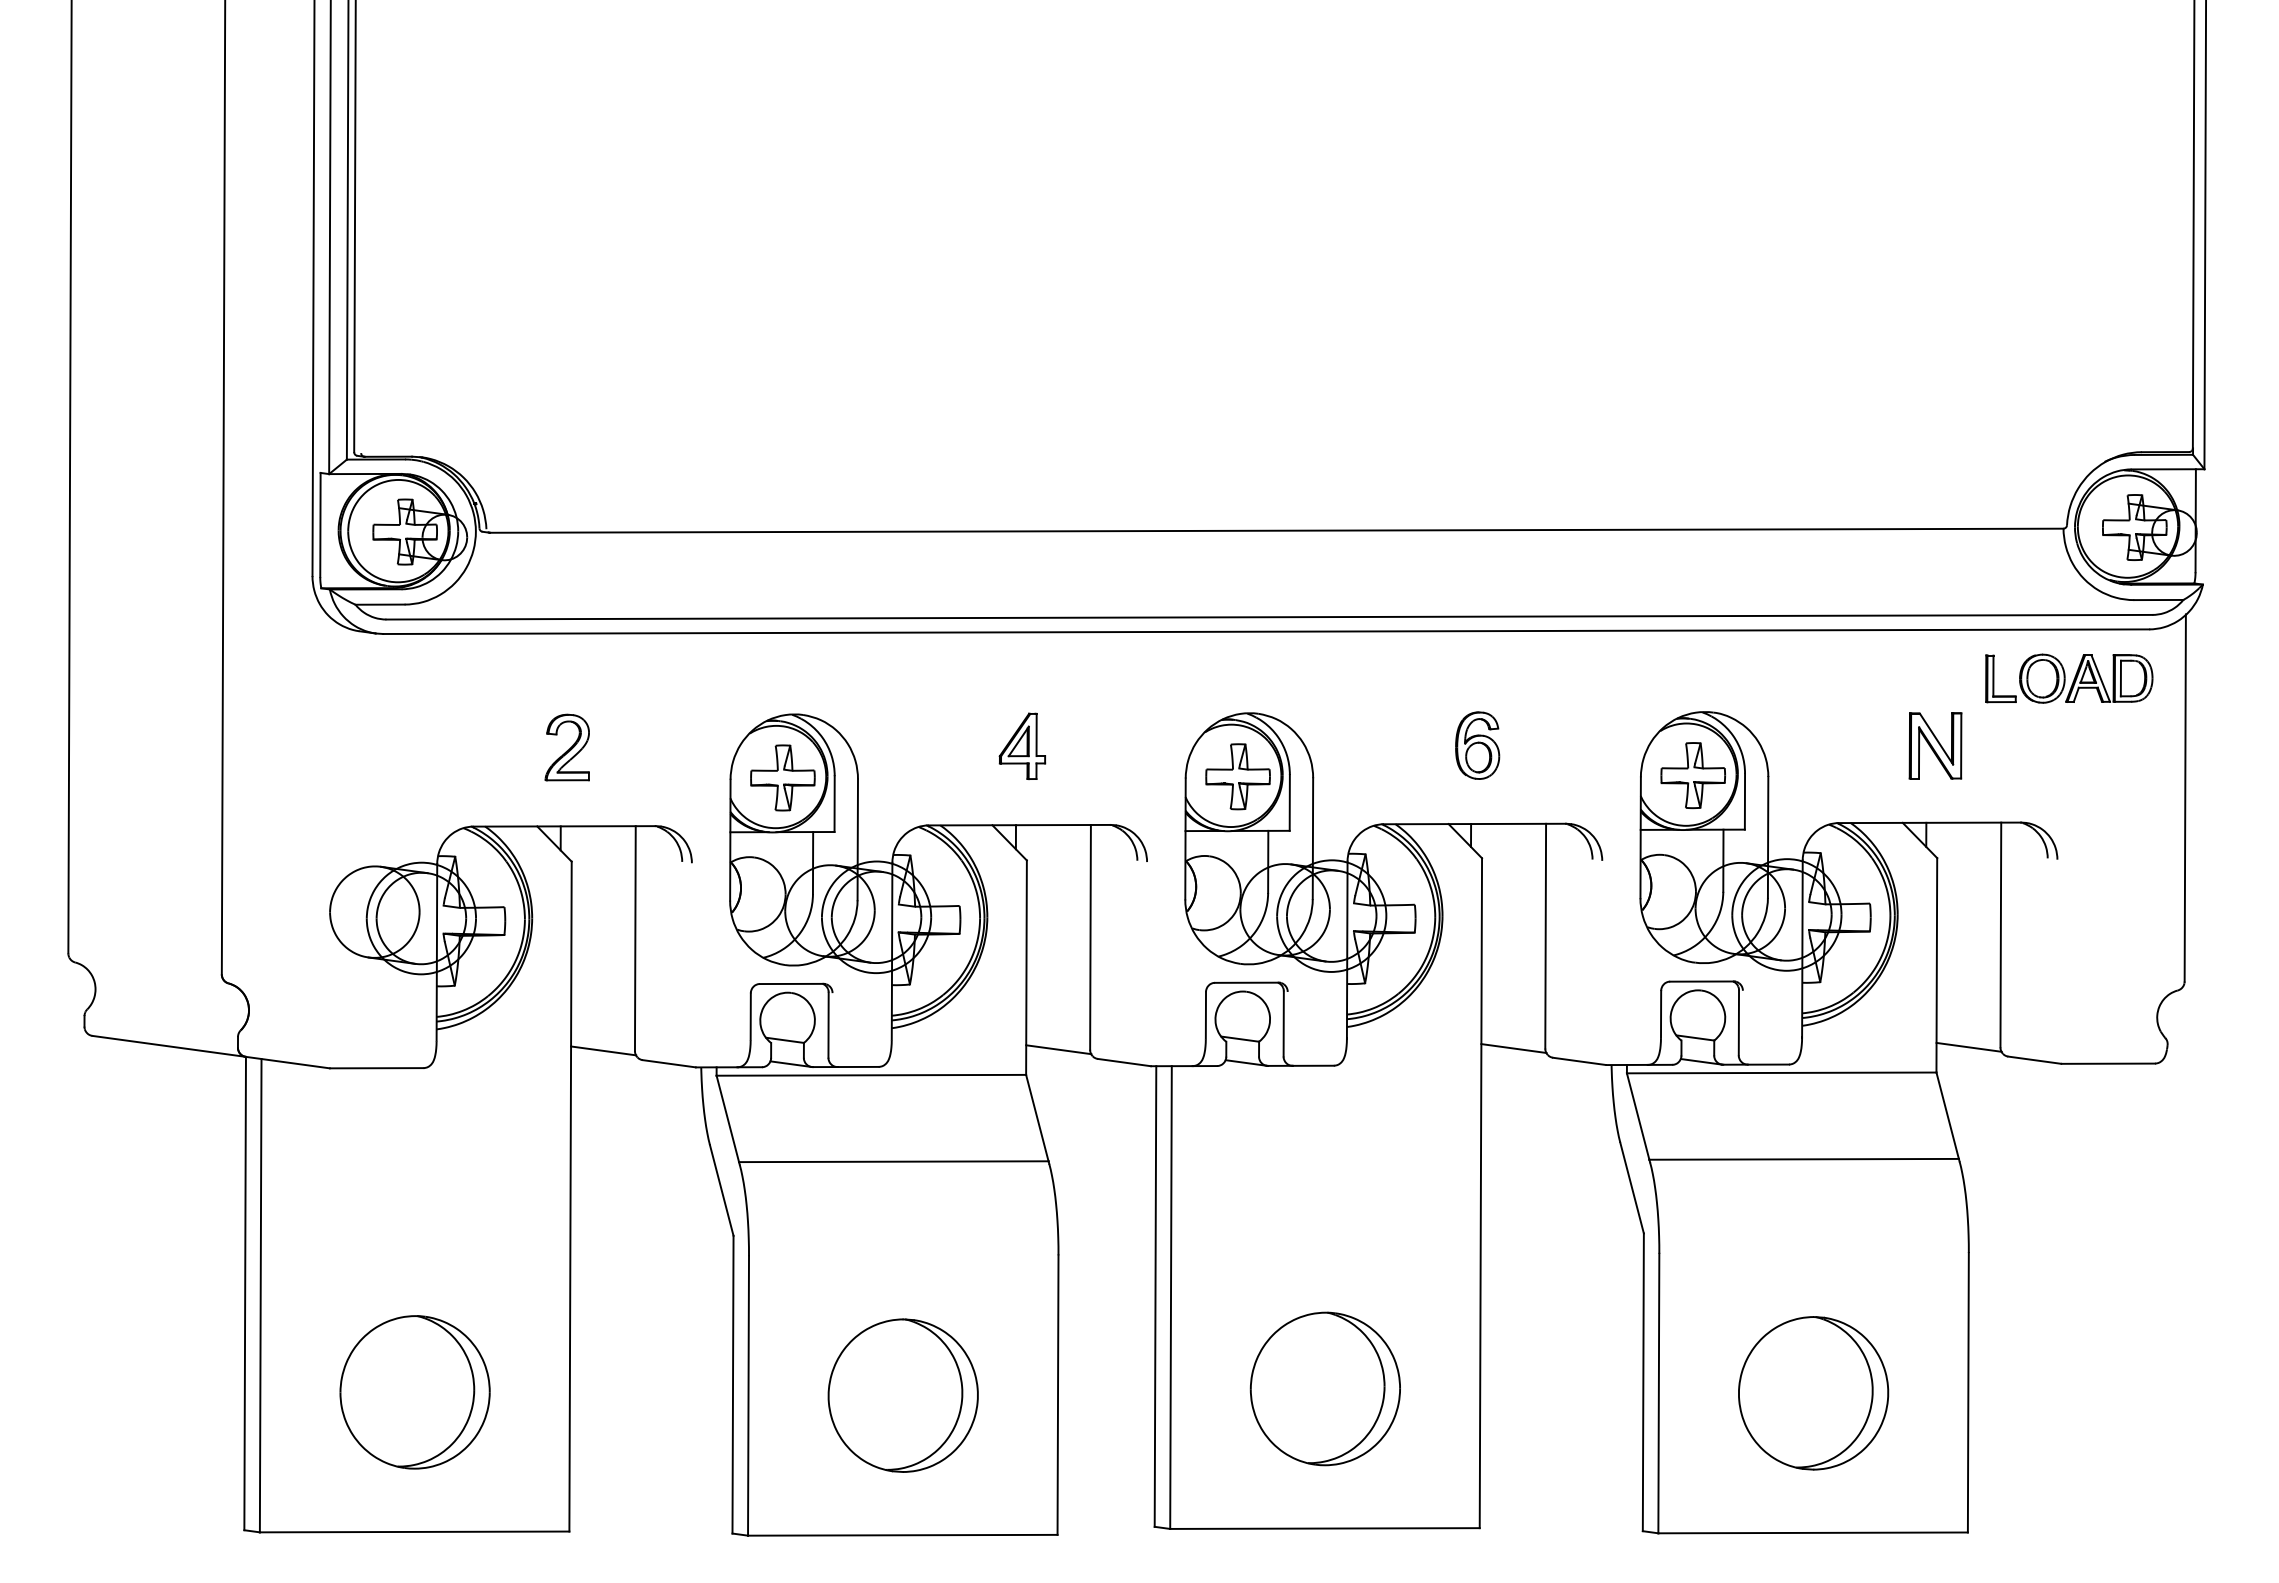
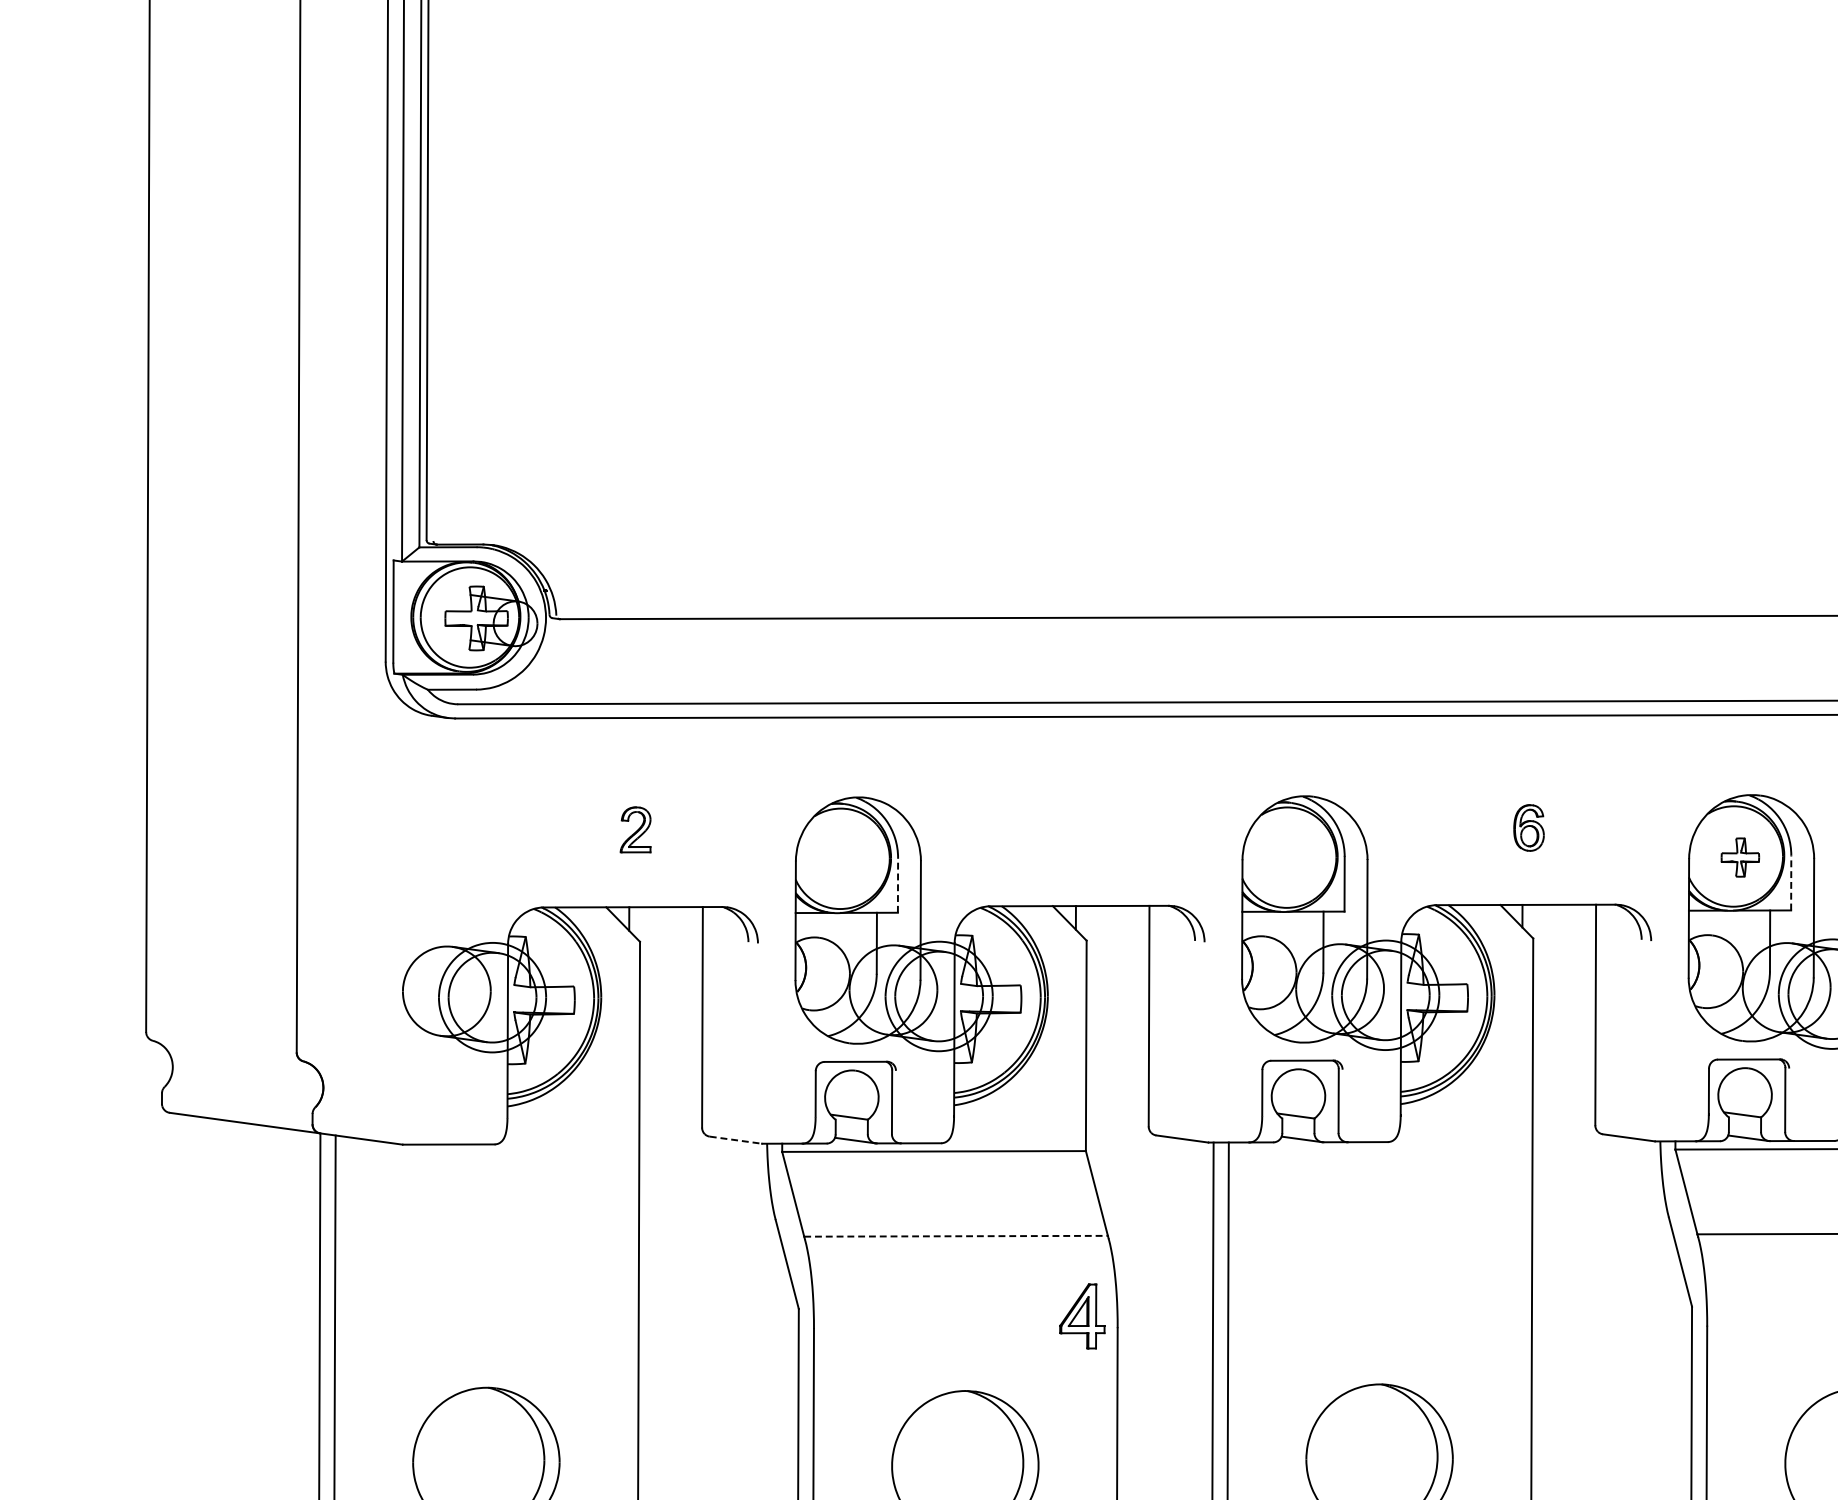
part: (1477, 745) -> (1528, 827), size x0.7
part: (1022, 746) -> (1082, 1316), moved
part: (566, 747) -> (634, 829), size x0.7
part: (1692, 775) -> (1739, 857), size x0.6
part: (1237, 776) -> (1293, 858), removed
part: (782, 777) -> (846, 859), removed
line: (1744, 801) -> (1790, 882), solid -> dashed
line: (834, 804) -> (897, 885), solid -> dashed
line: (1513, 1048) -> (1564, 1125), removed
line: (1058, 1049) -> (1117, 1126), removed
line: (603, 1050) -> (671, 1127), removed
line: (669, 1063) -> (735, 1139), solid -> dashed
line: (893, 1161) -> (955, 1236), solid -> dashed

